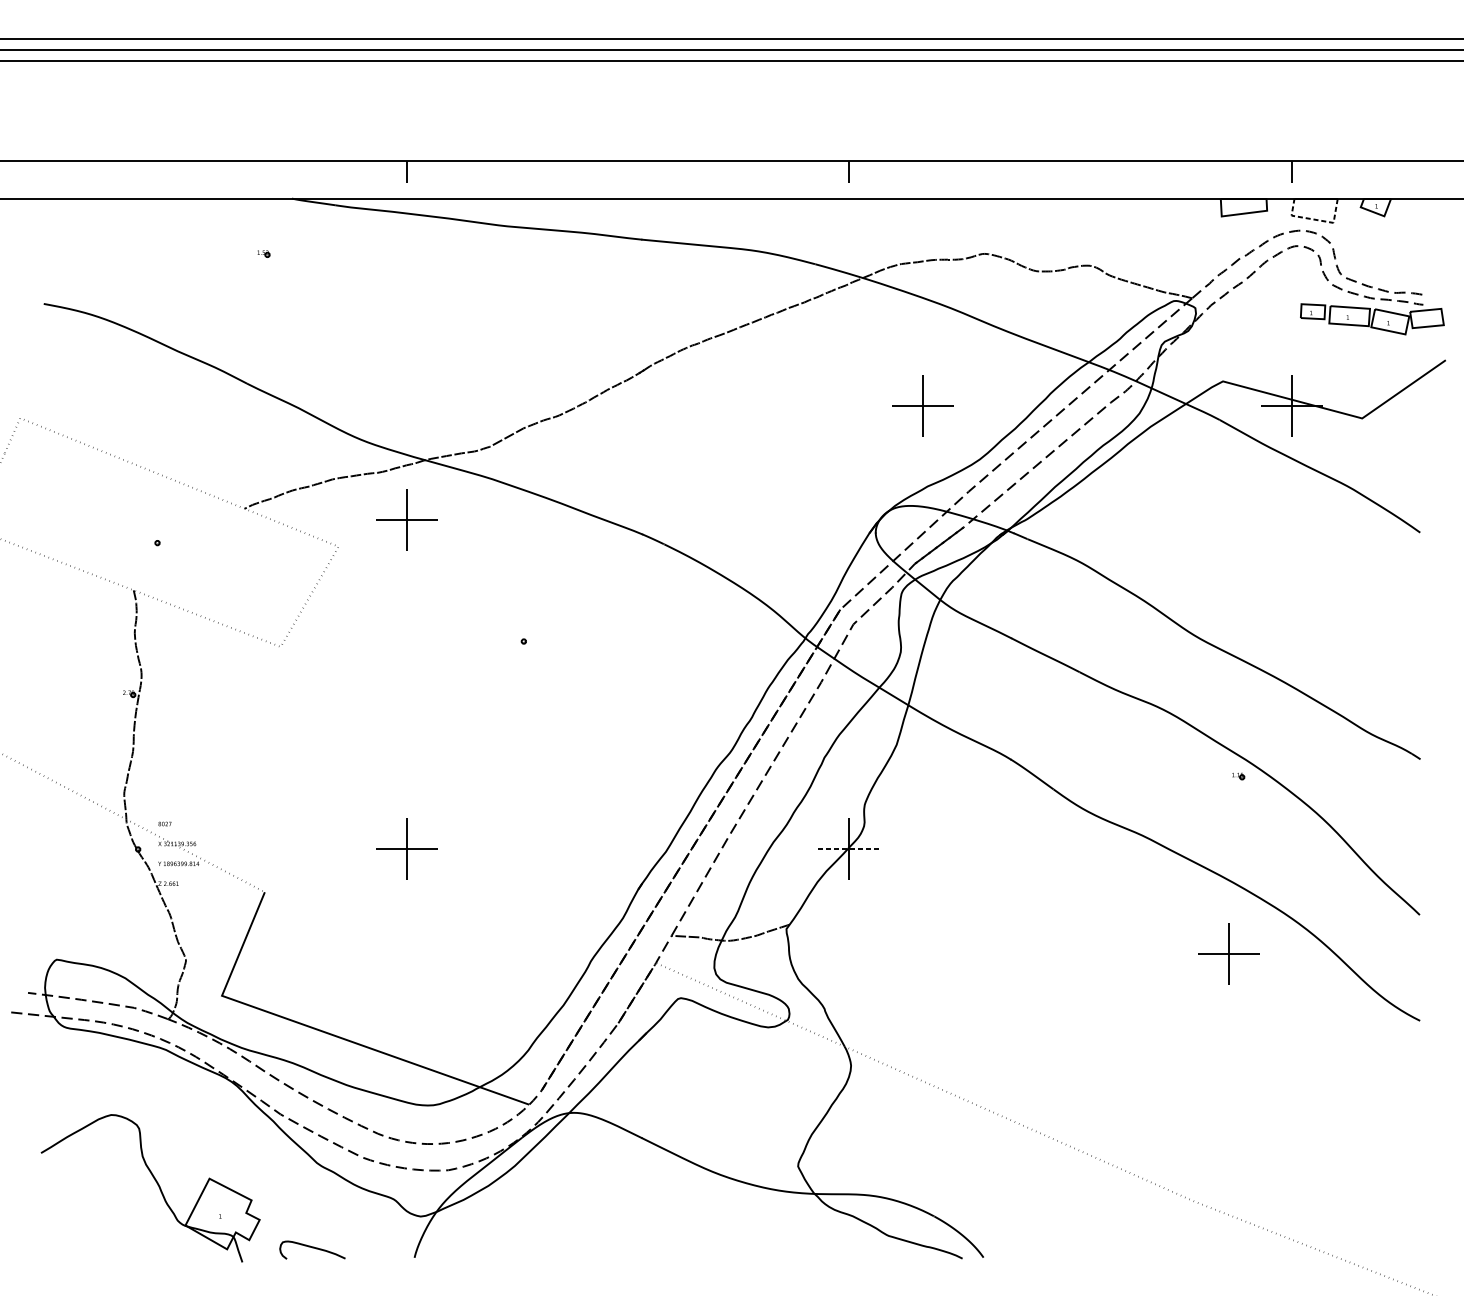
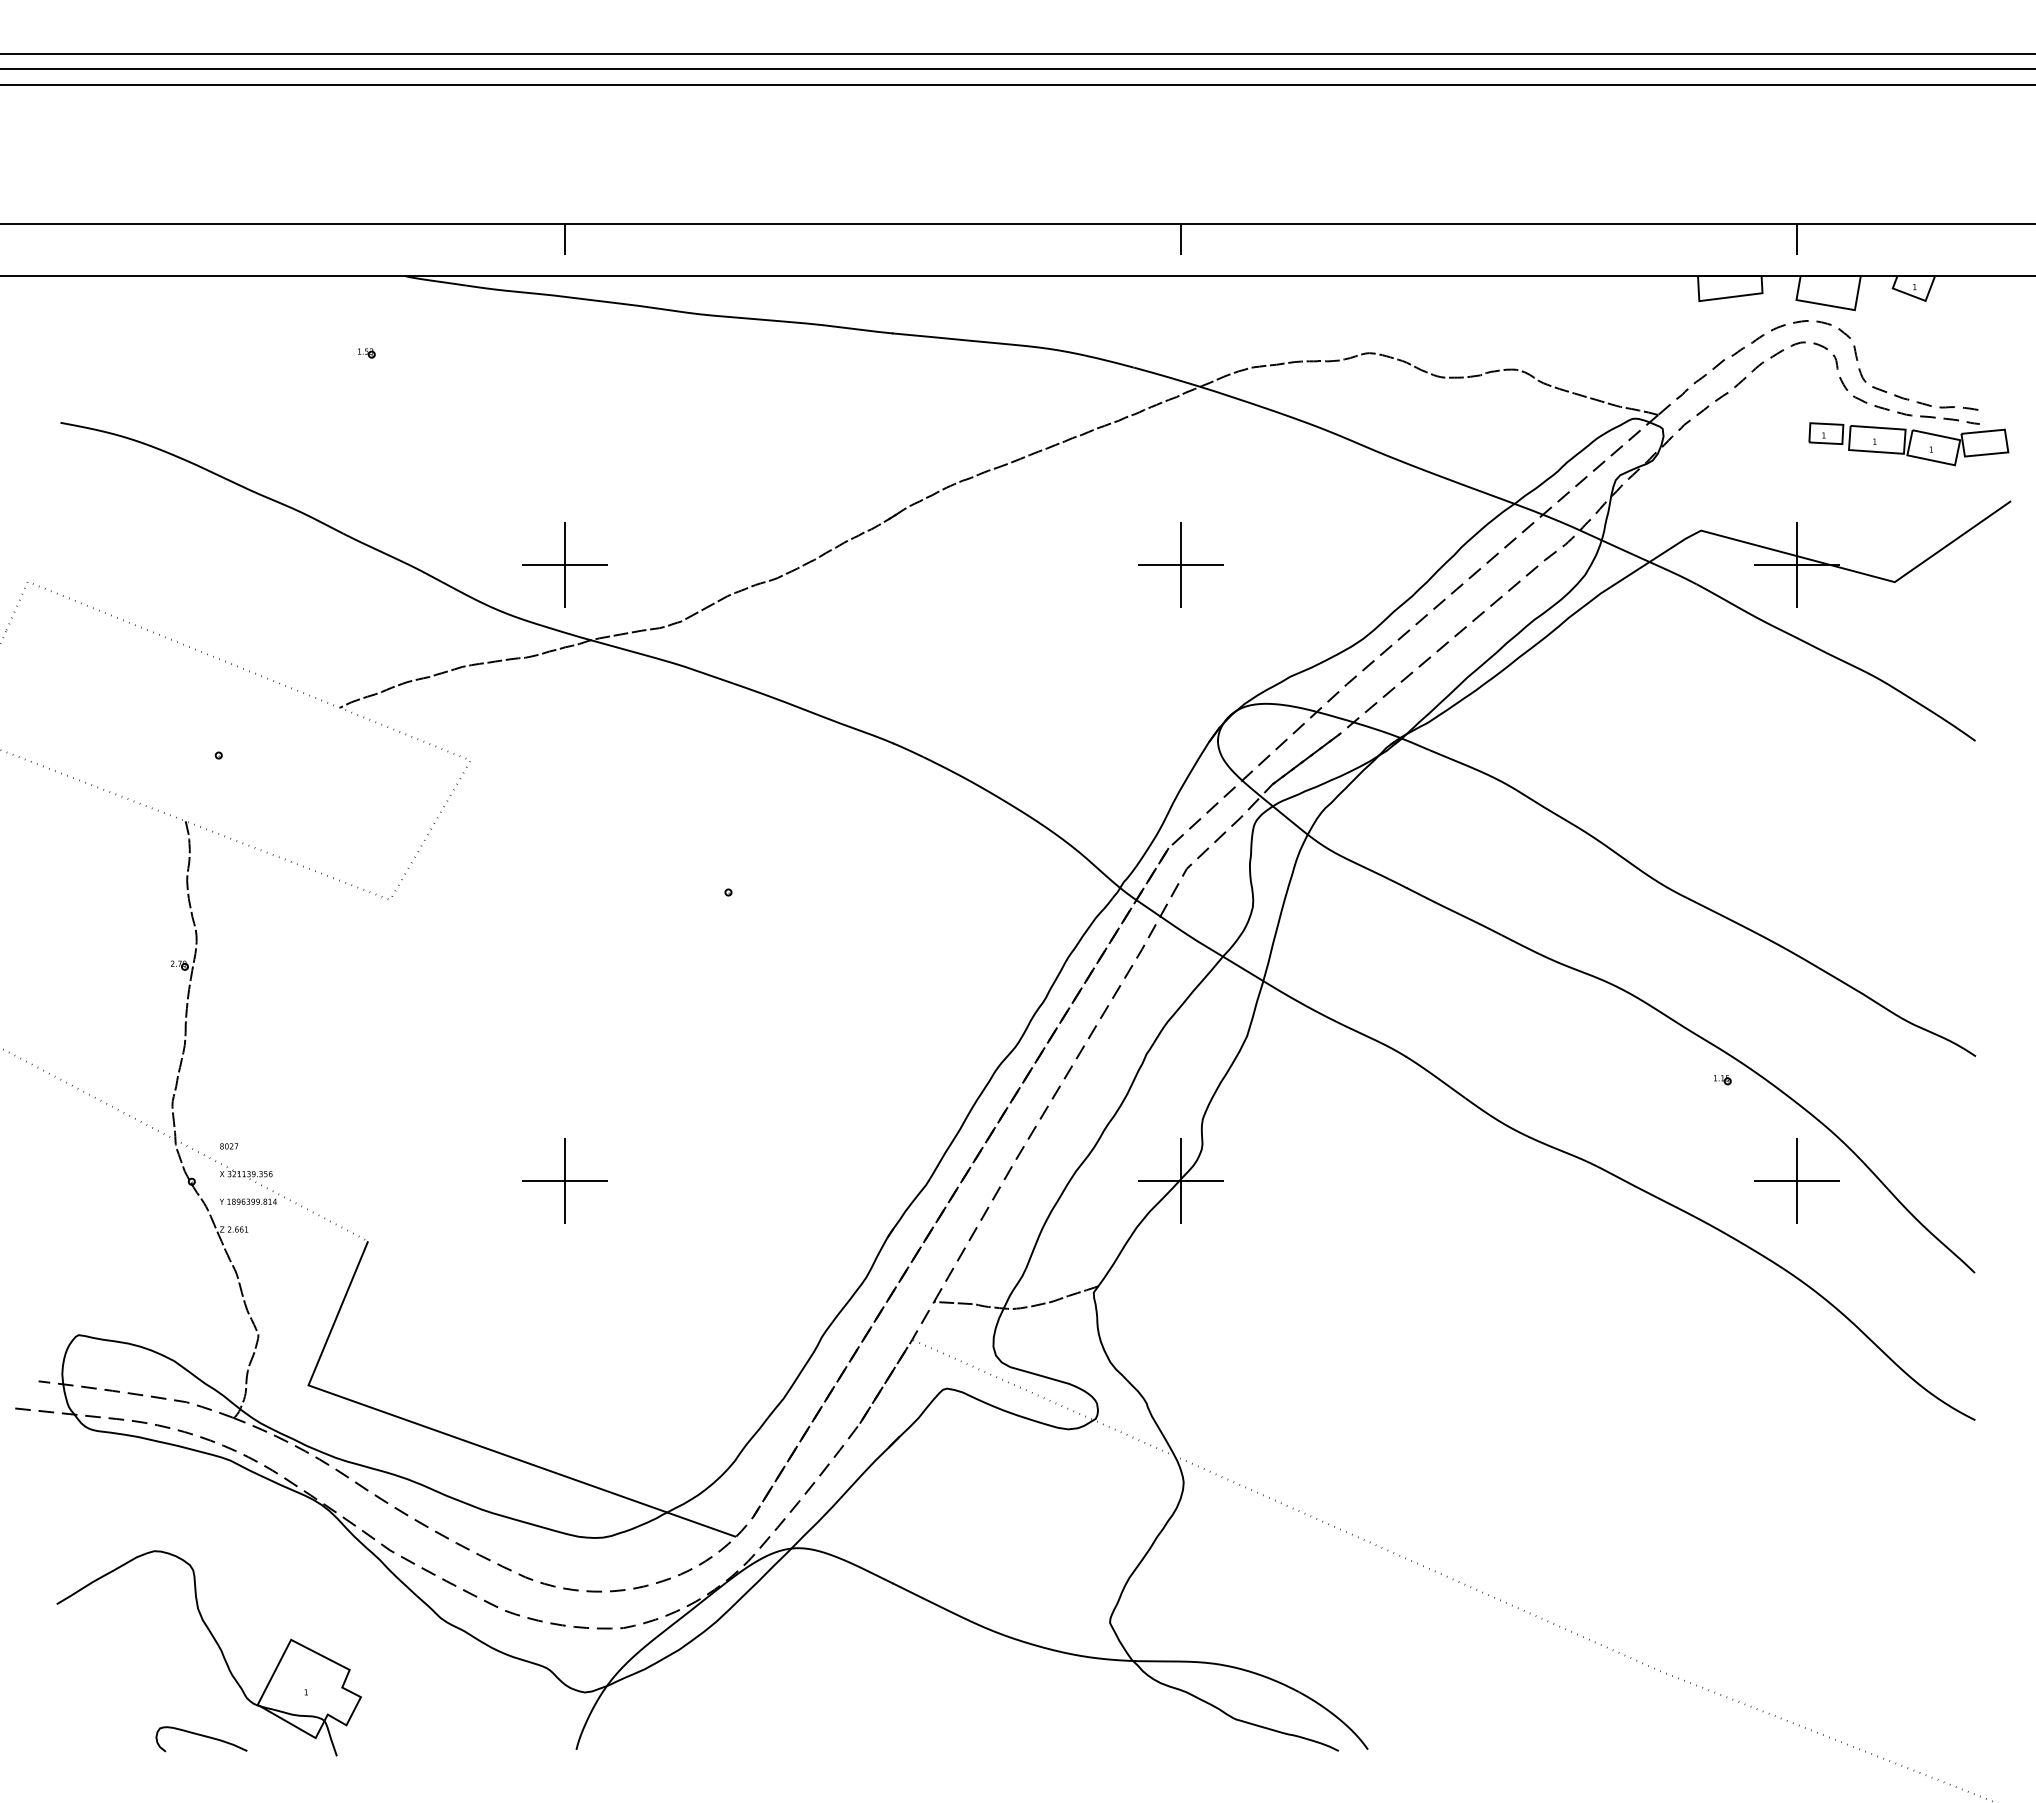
line: (1316, 219) -> (1830, 305), dashed -> solid
part: (922, 405) -> (1180, 564), moved
part: (406, 519) -> (564, 564), moved
line: (849, 848) -> (1181, 1180), dashed -> solid
part: (1228, 954) -> (1796, 1180), moved
curve: (312, 1248) -> (201, 1736), moved

